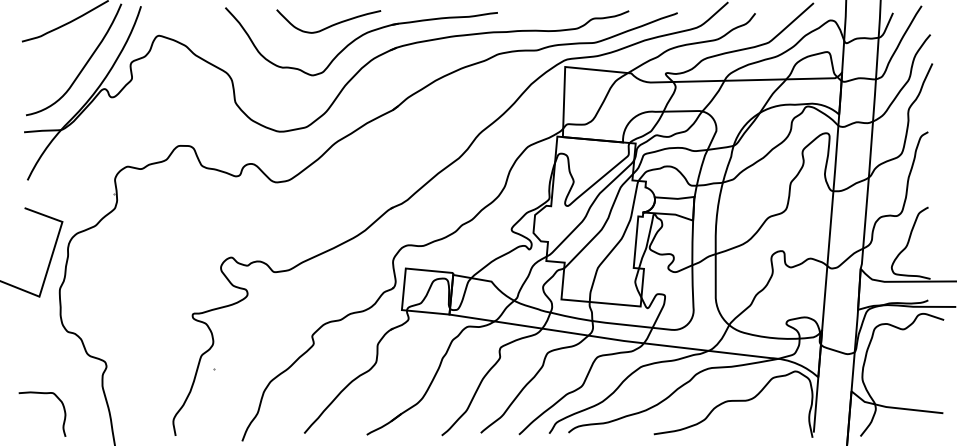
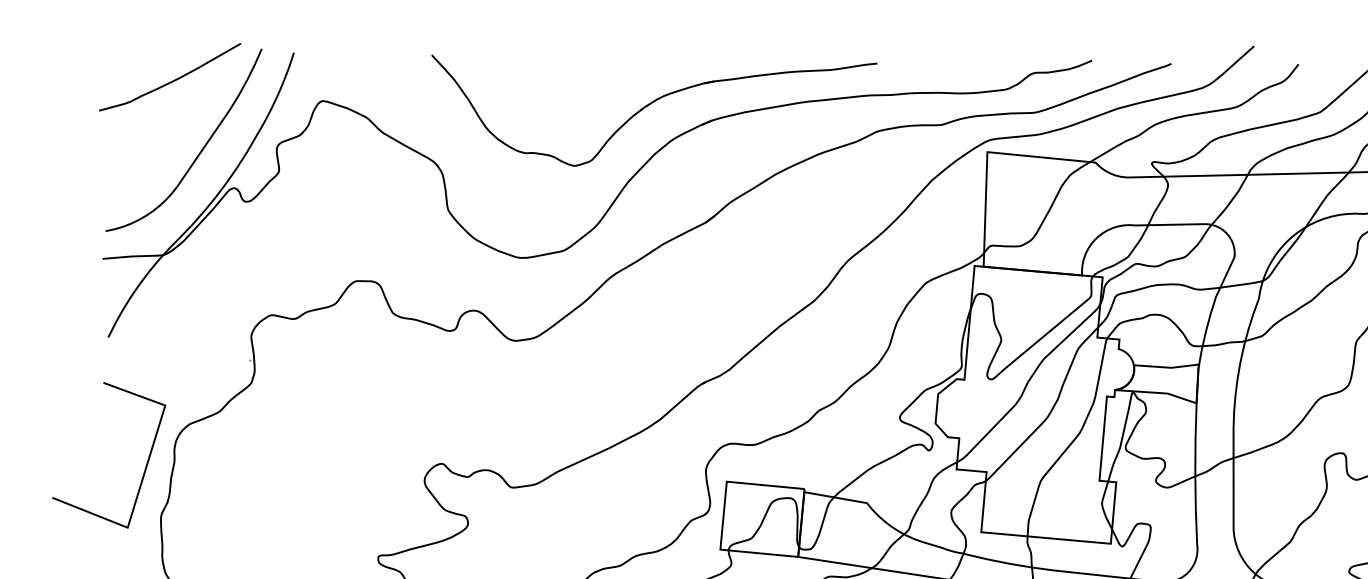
curve: (329, 25) -> (601, 84), removed

